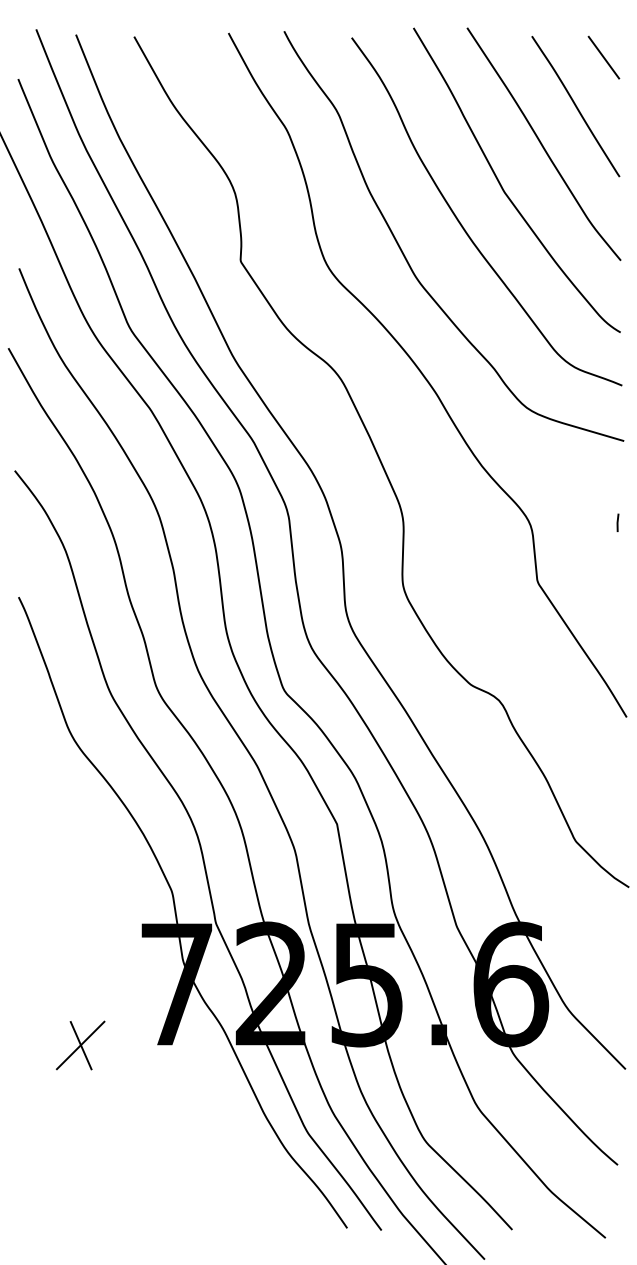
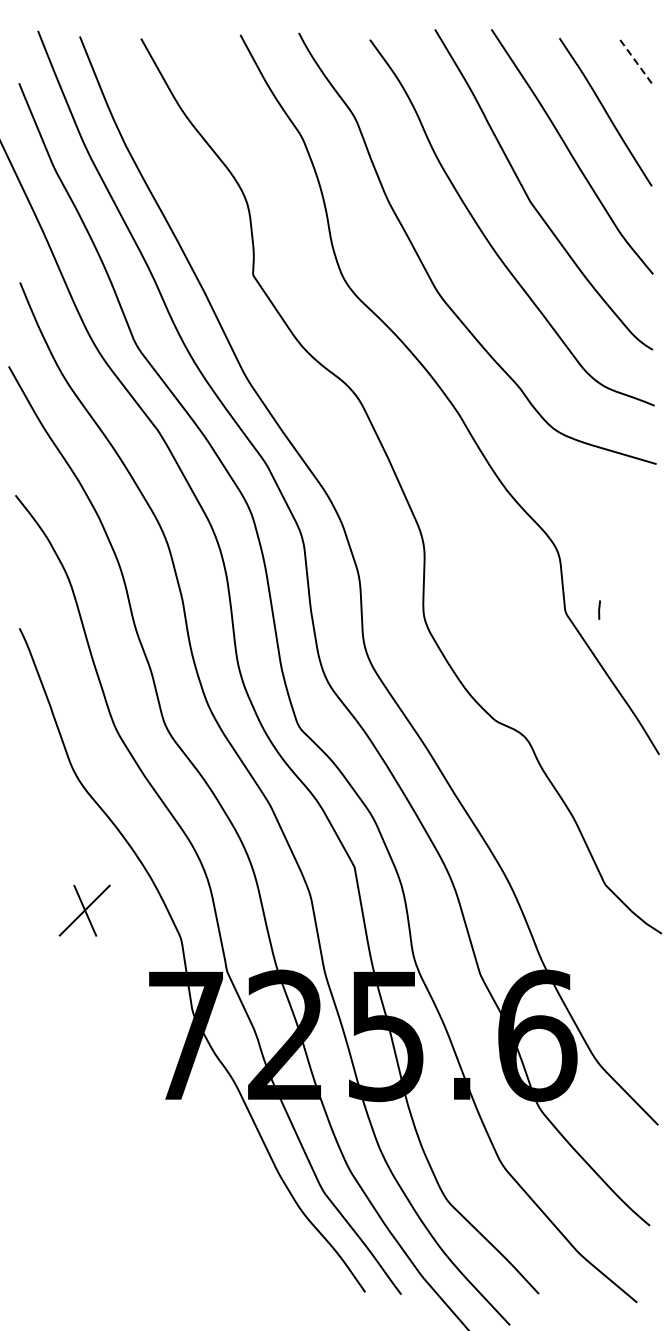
line: (603, 57) -> (634, 60), solid -> dashed
line: (617, 522) -> (599, 609), moved
part: (80, 1045) -> (84, 910), moved

